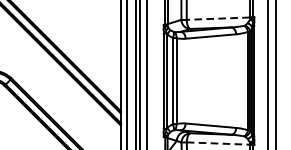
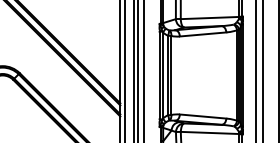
line: (217, 19) -> (209, 18), dashed -> solid
line: (219, 143) -> (210, 132), dashed -> solid

